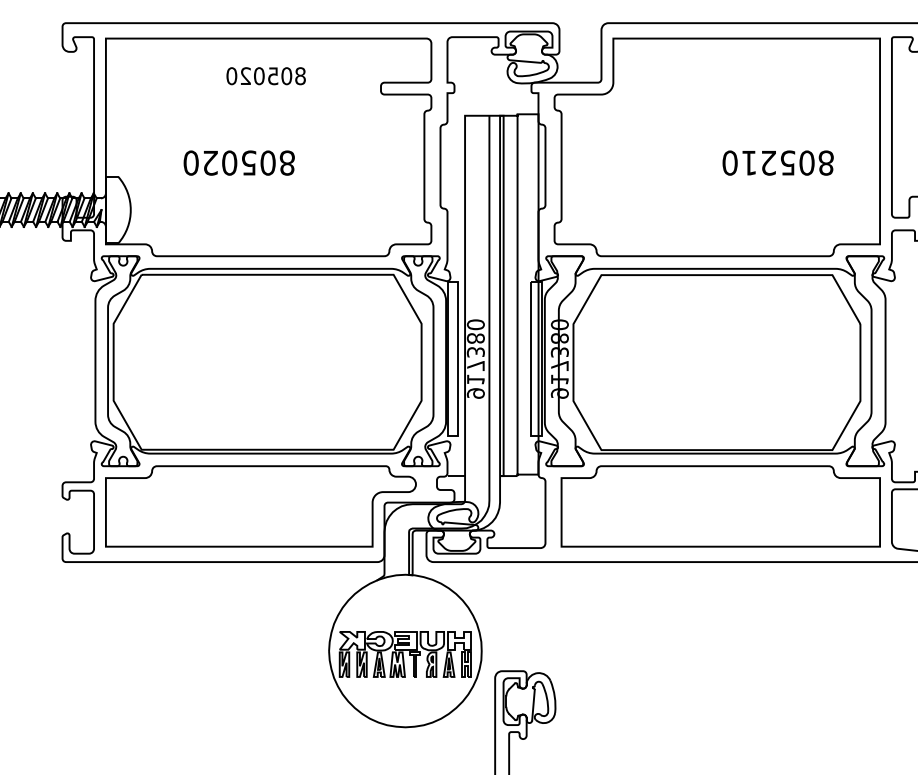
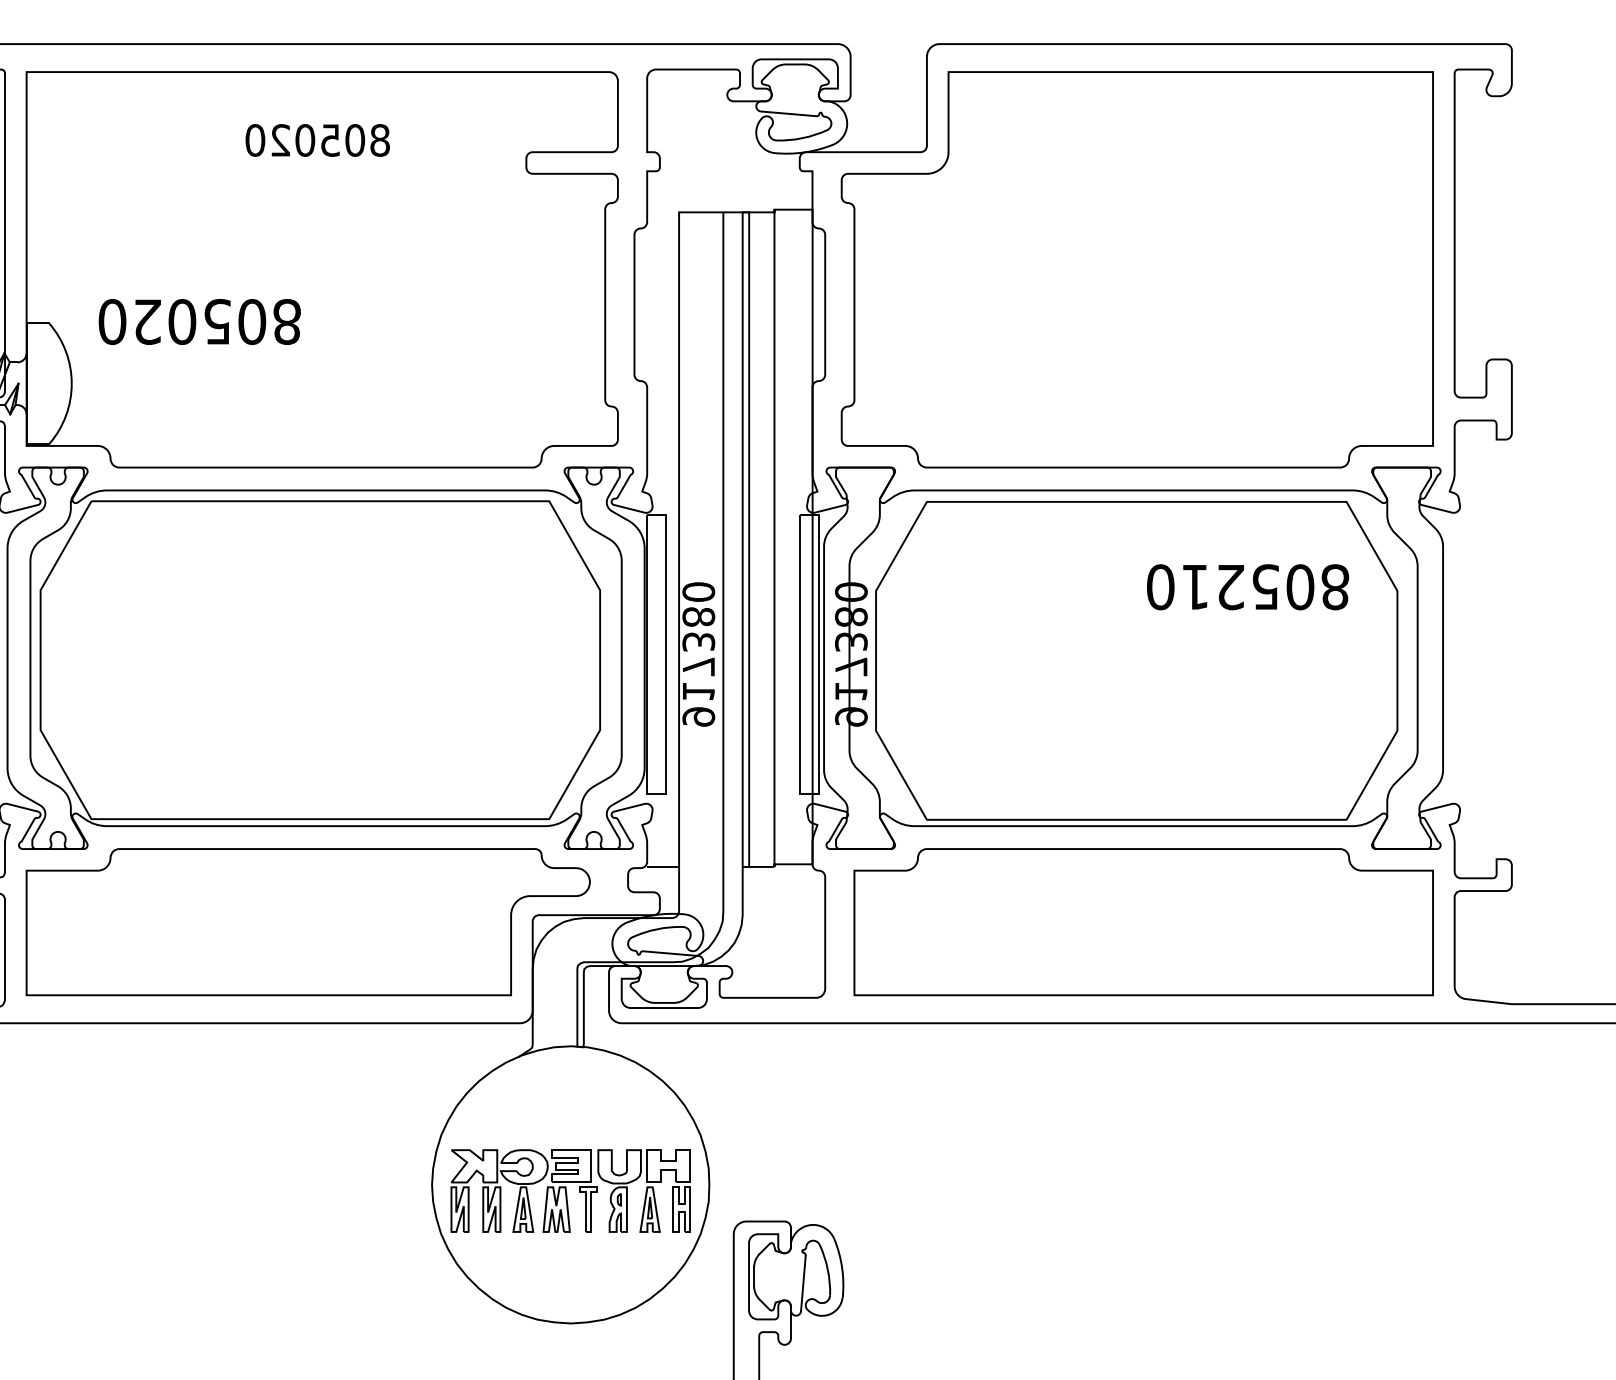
text: (238, 162) -> (198, 320), moved
text: (777, 162) -> (1246, 586), moved

